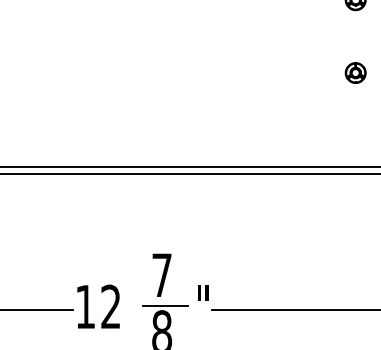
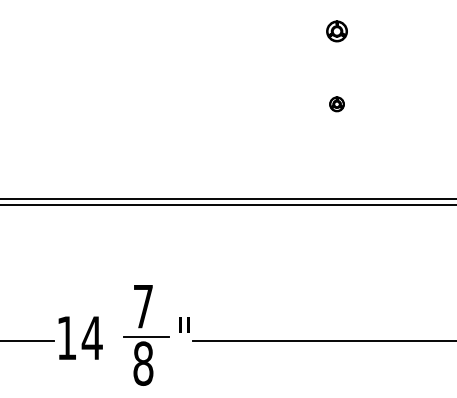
part: (355, 73) -> (336, 104), size x0.7
text: (110, 306) -> (91, 337), 12 -> 14

